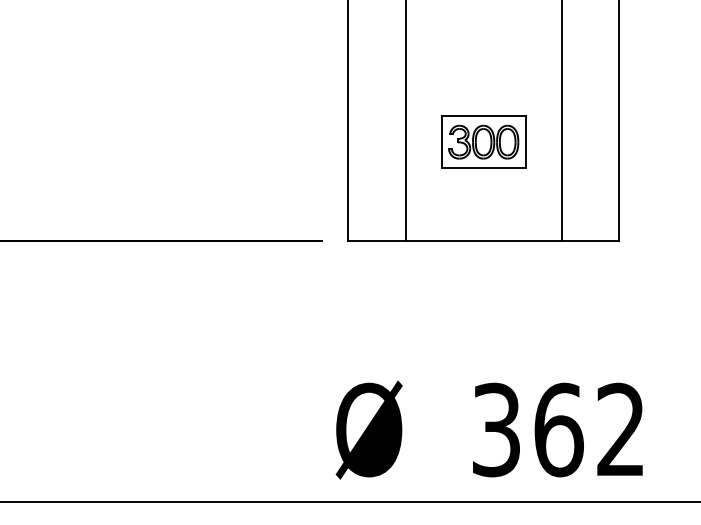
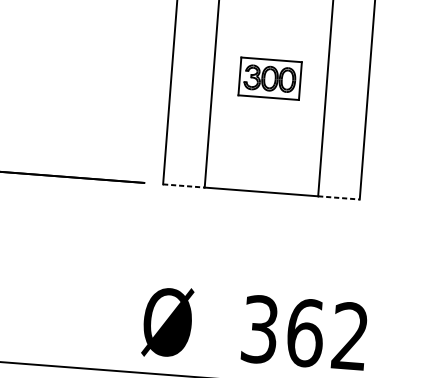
part: (483, 141) -> (269, 78), moved
line: (376, 241) -> (183, 186), solid -> dashed
line: (590, 241) -> (338, 198), solid -> dashed

